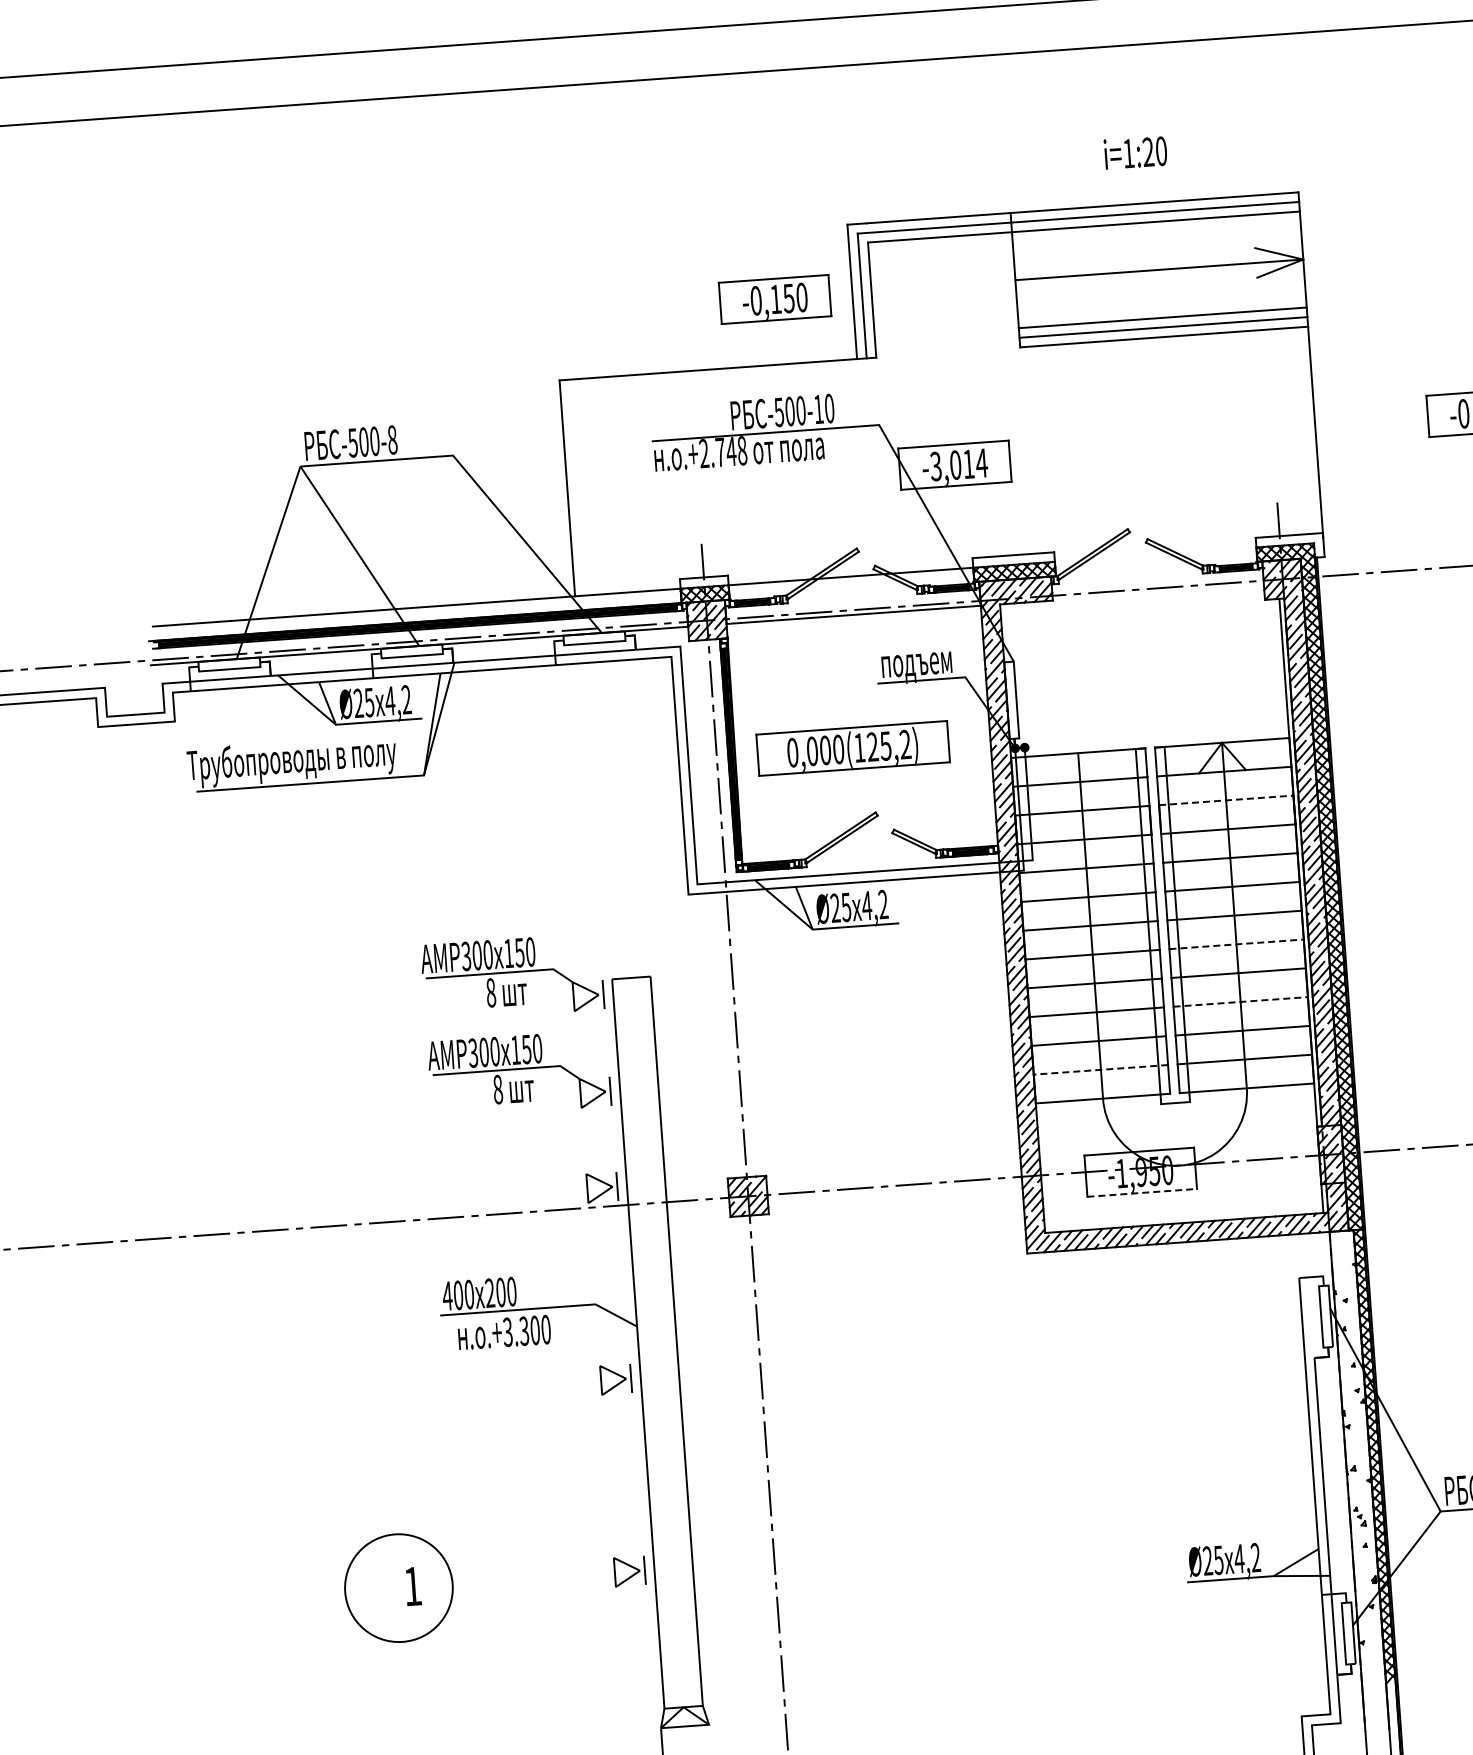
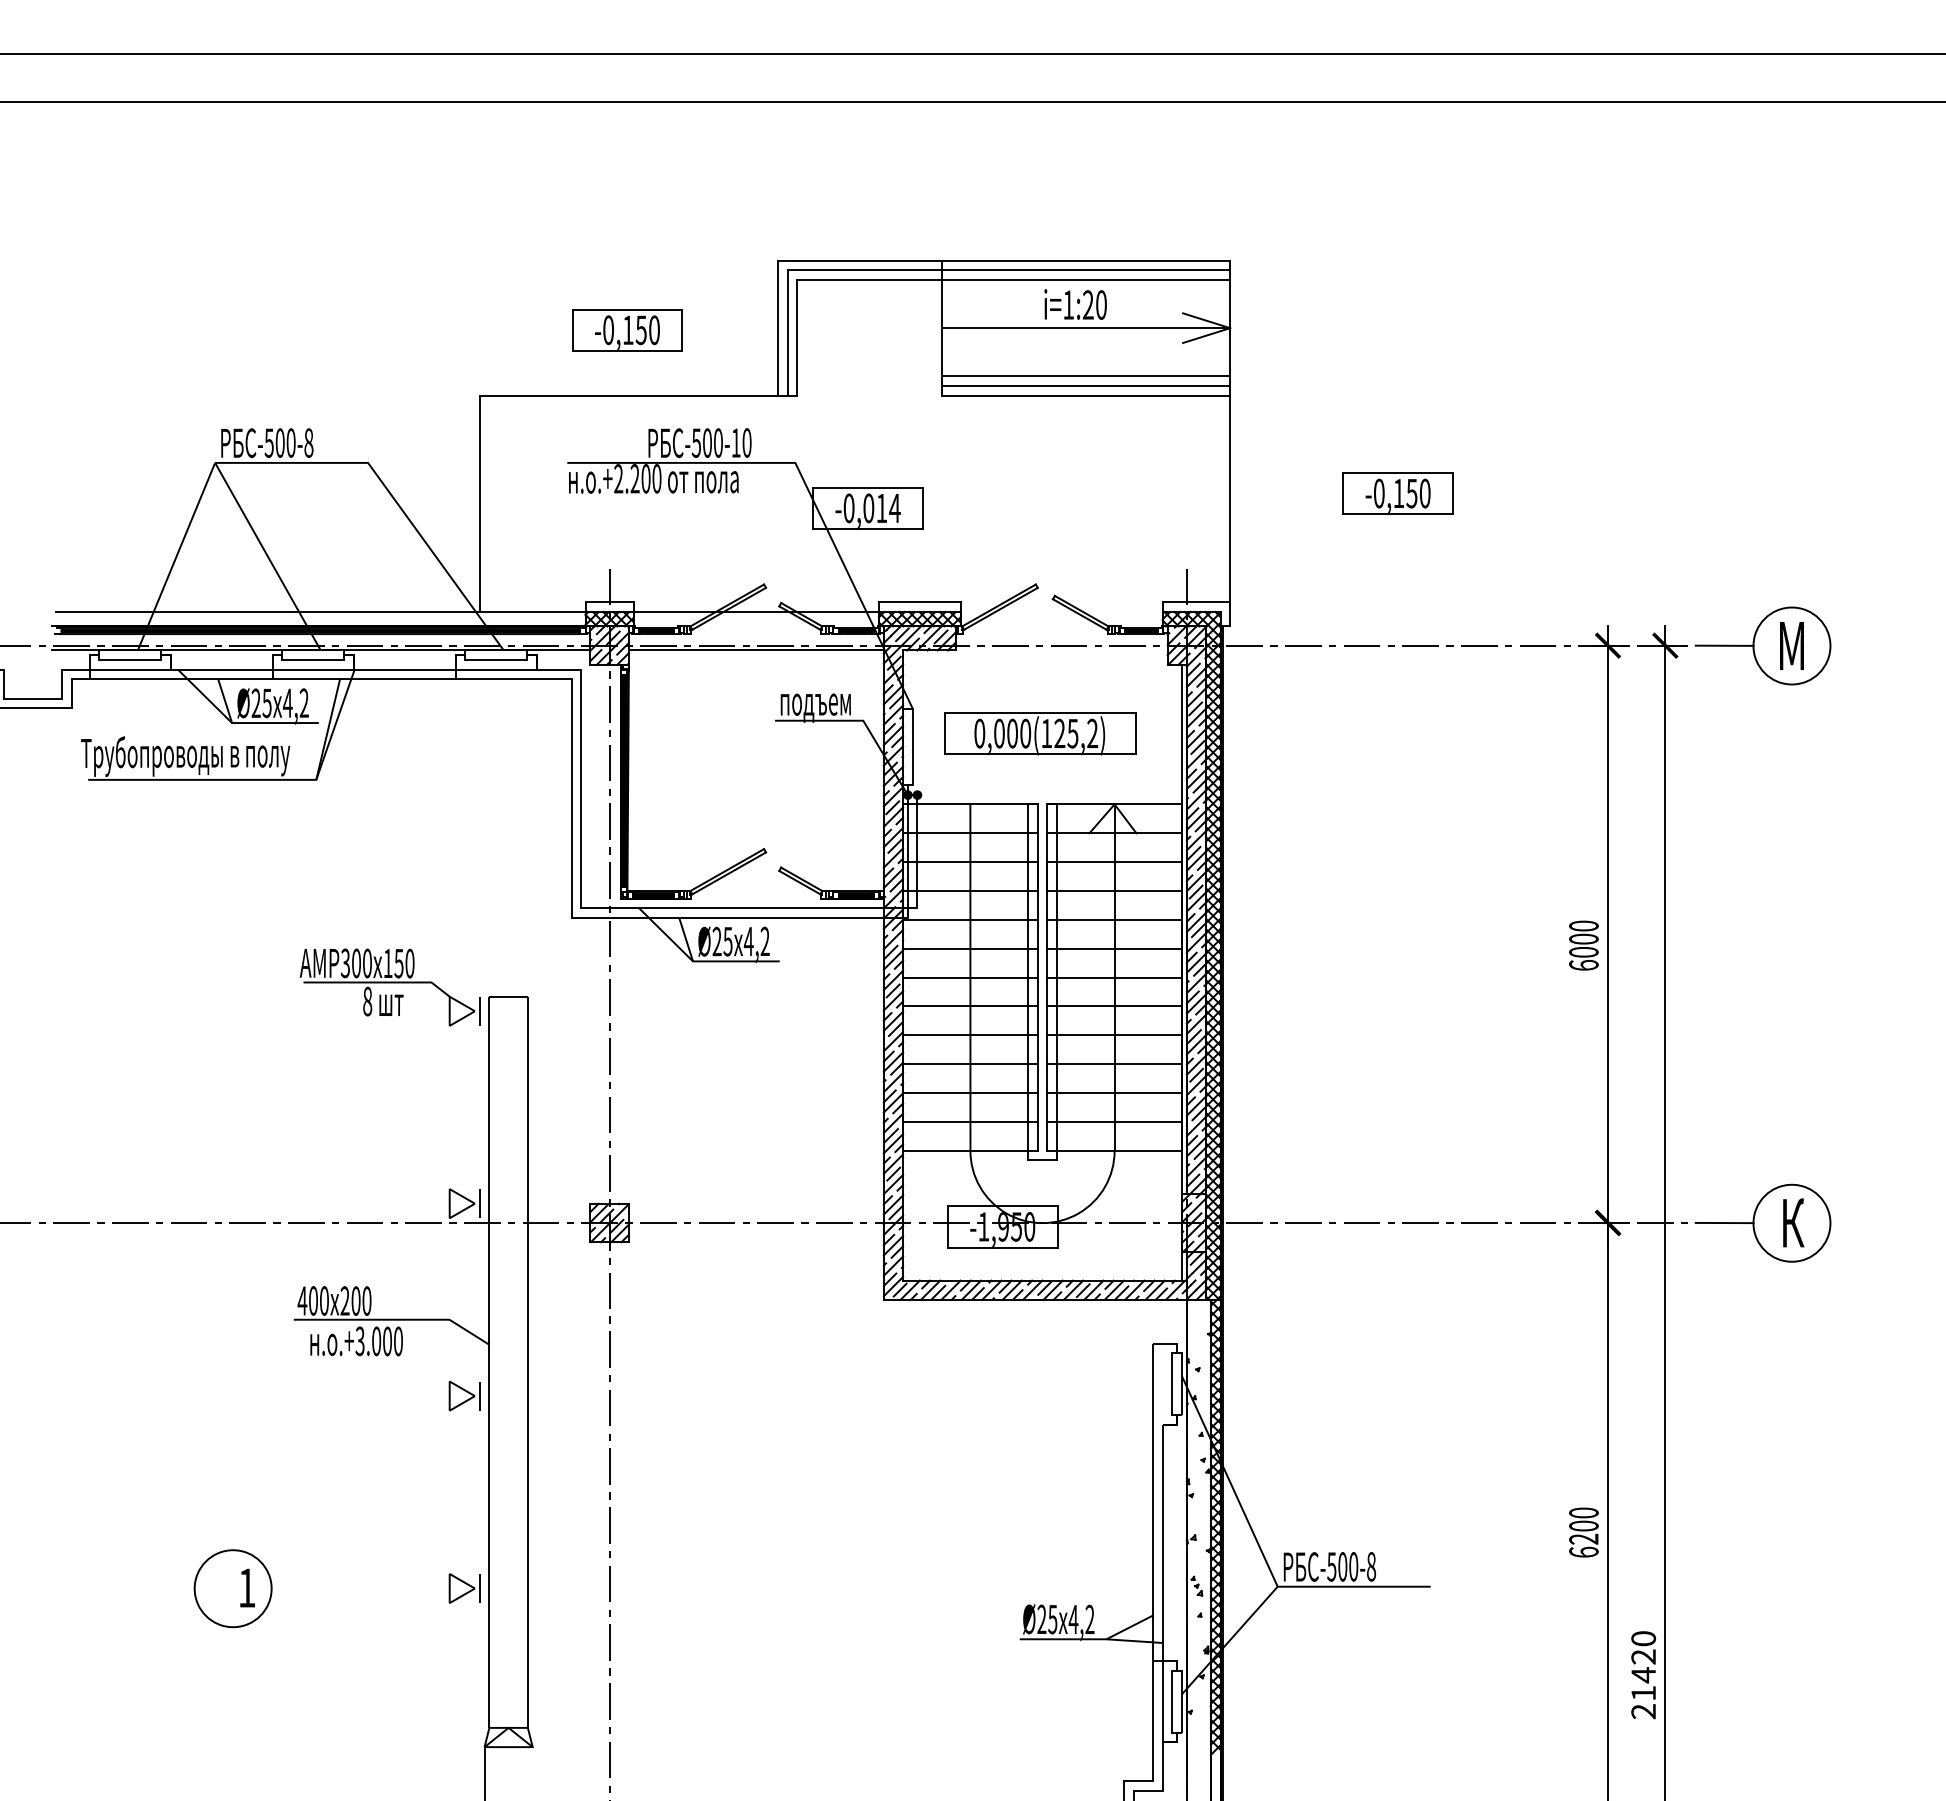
text: (1135, 152) -> (1075, 304), moved
part: (775, 299) -> (627, 330), moved
text: (730, 451) -> (645, 478), .+2.748 -> .+2.200
text: (935, 466) -> (848, 508), -3,014 -> -0,014
part: (853, 748) -> (1040, 733), moved
line: (1227, 800) -> (1115, 862), dashed -> solid
line: (1237, 944) -> (1115, 1006), dashed -> solid
line: (1241, 1002) -> (1115, 1064), dashed -> solid
line: (1099, 1069) -> (969, 1121), dashed -> solid
part: (519, 1073) -> (390, 1084), removed
line: (1141, 1192) -> (1002, 1247), dashed -> solid
text: (524, 1331) -> (376, 1341), .+3.300 -> .+3.000
circle: (398, 1587) -> (232, 1588), size x0.71

